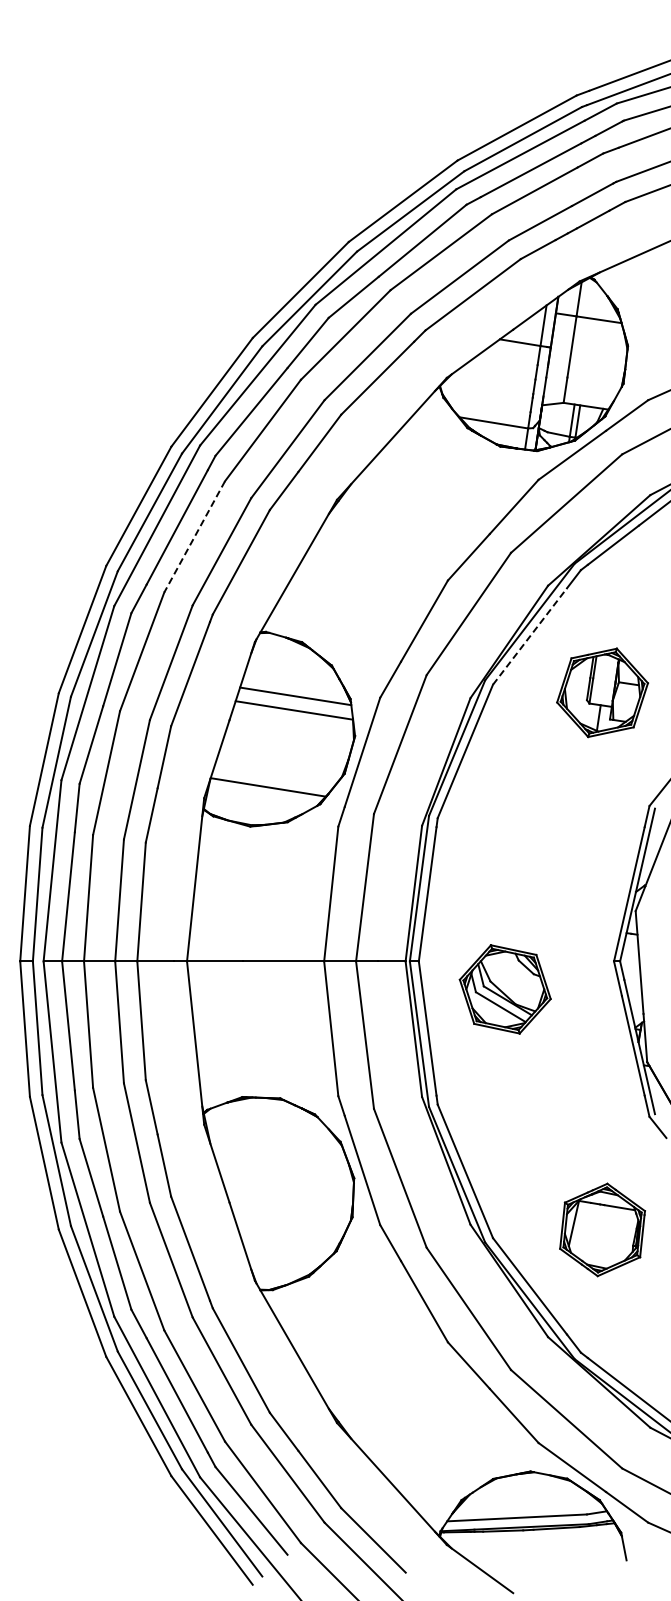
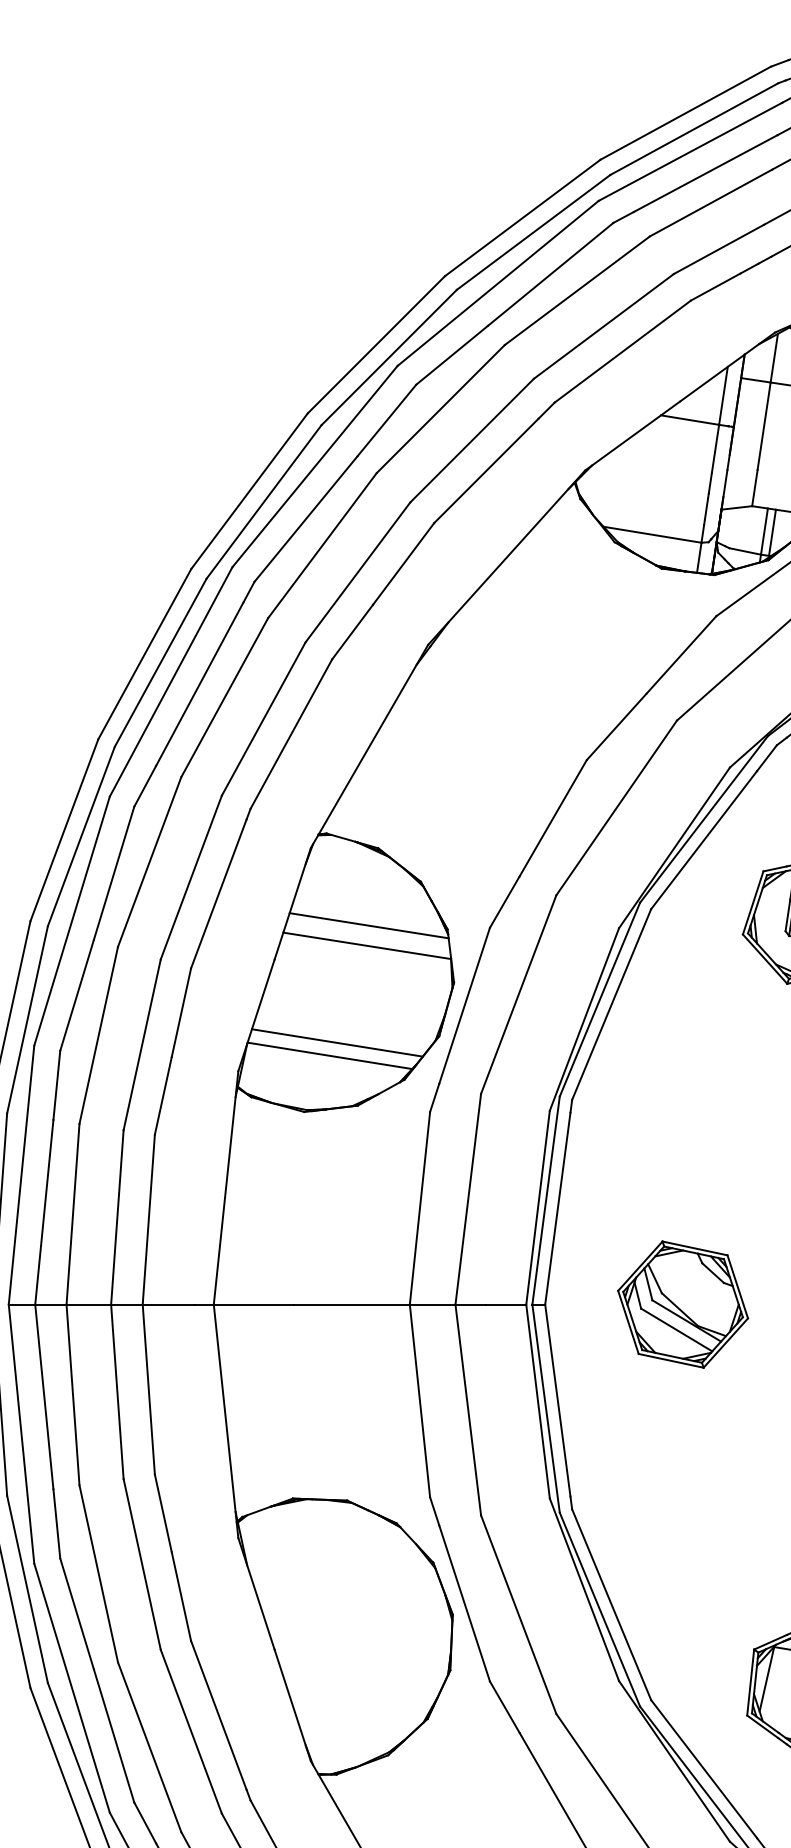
line: (194, 537) -> (224, 698), dashed -> solid
line: (530, 636) -> (704, 840), dashed -> solid
line: (273, 777) -> (337, 1041), added
part: (504, 989) -> (681, 1304), moved

